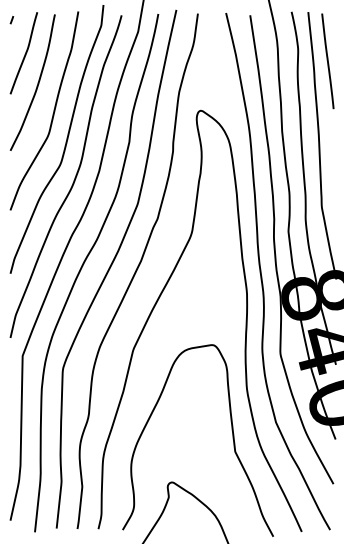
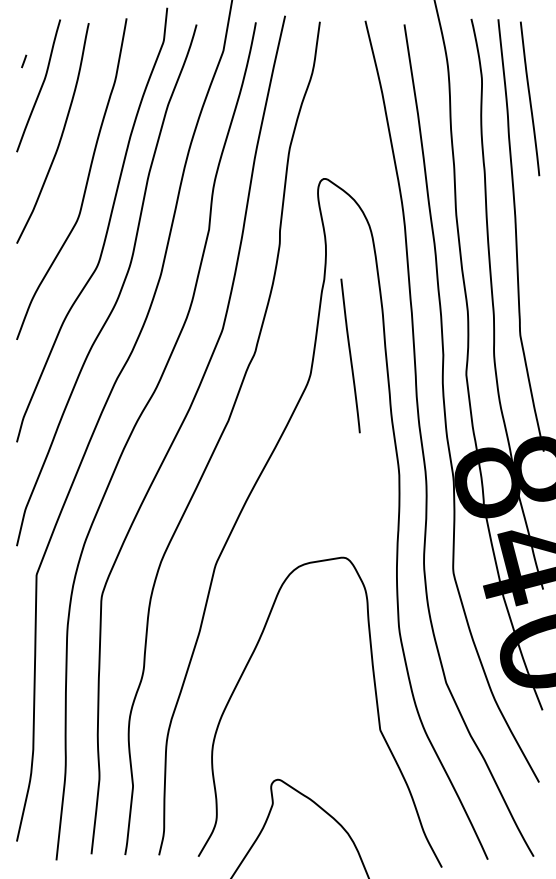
curve: (11, 20) -> (23, 62), moved
line: (216, 220) -> (349, 356), added

